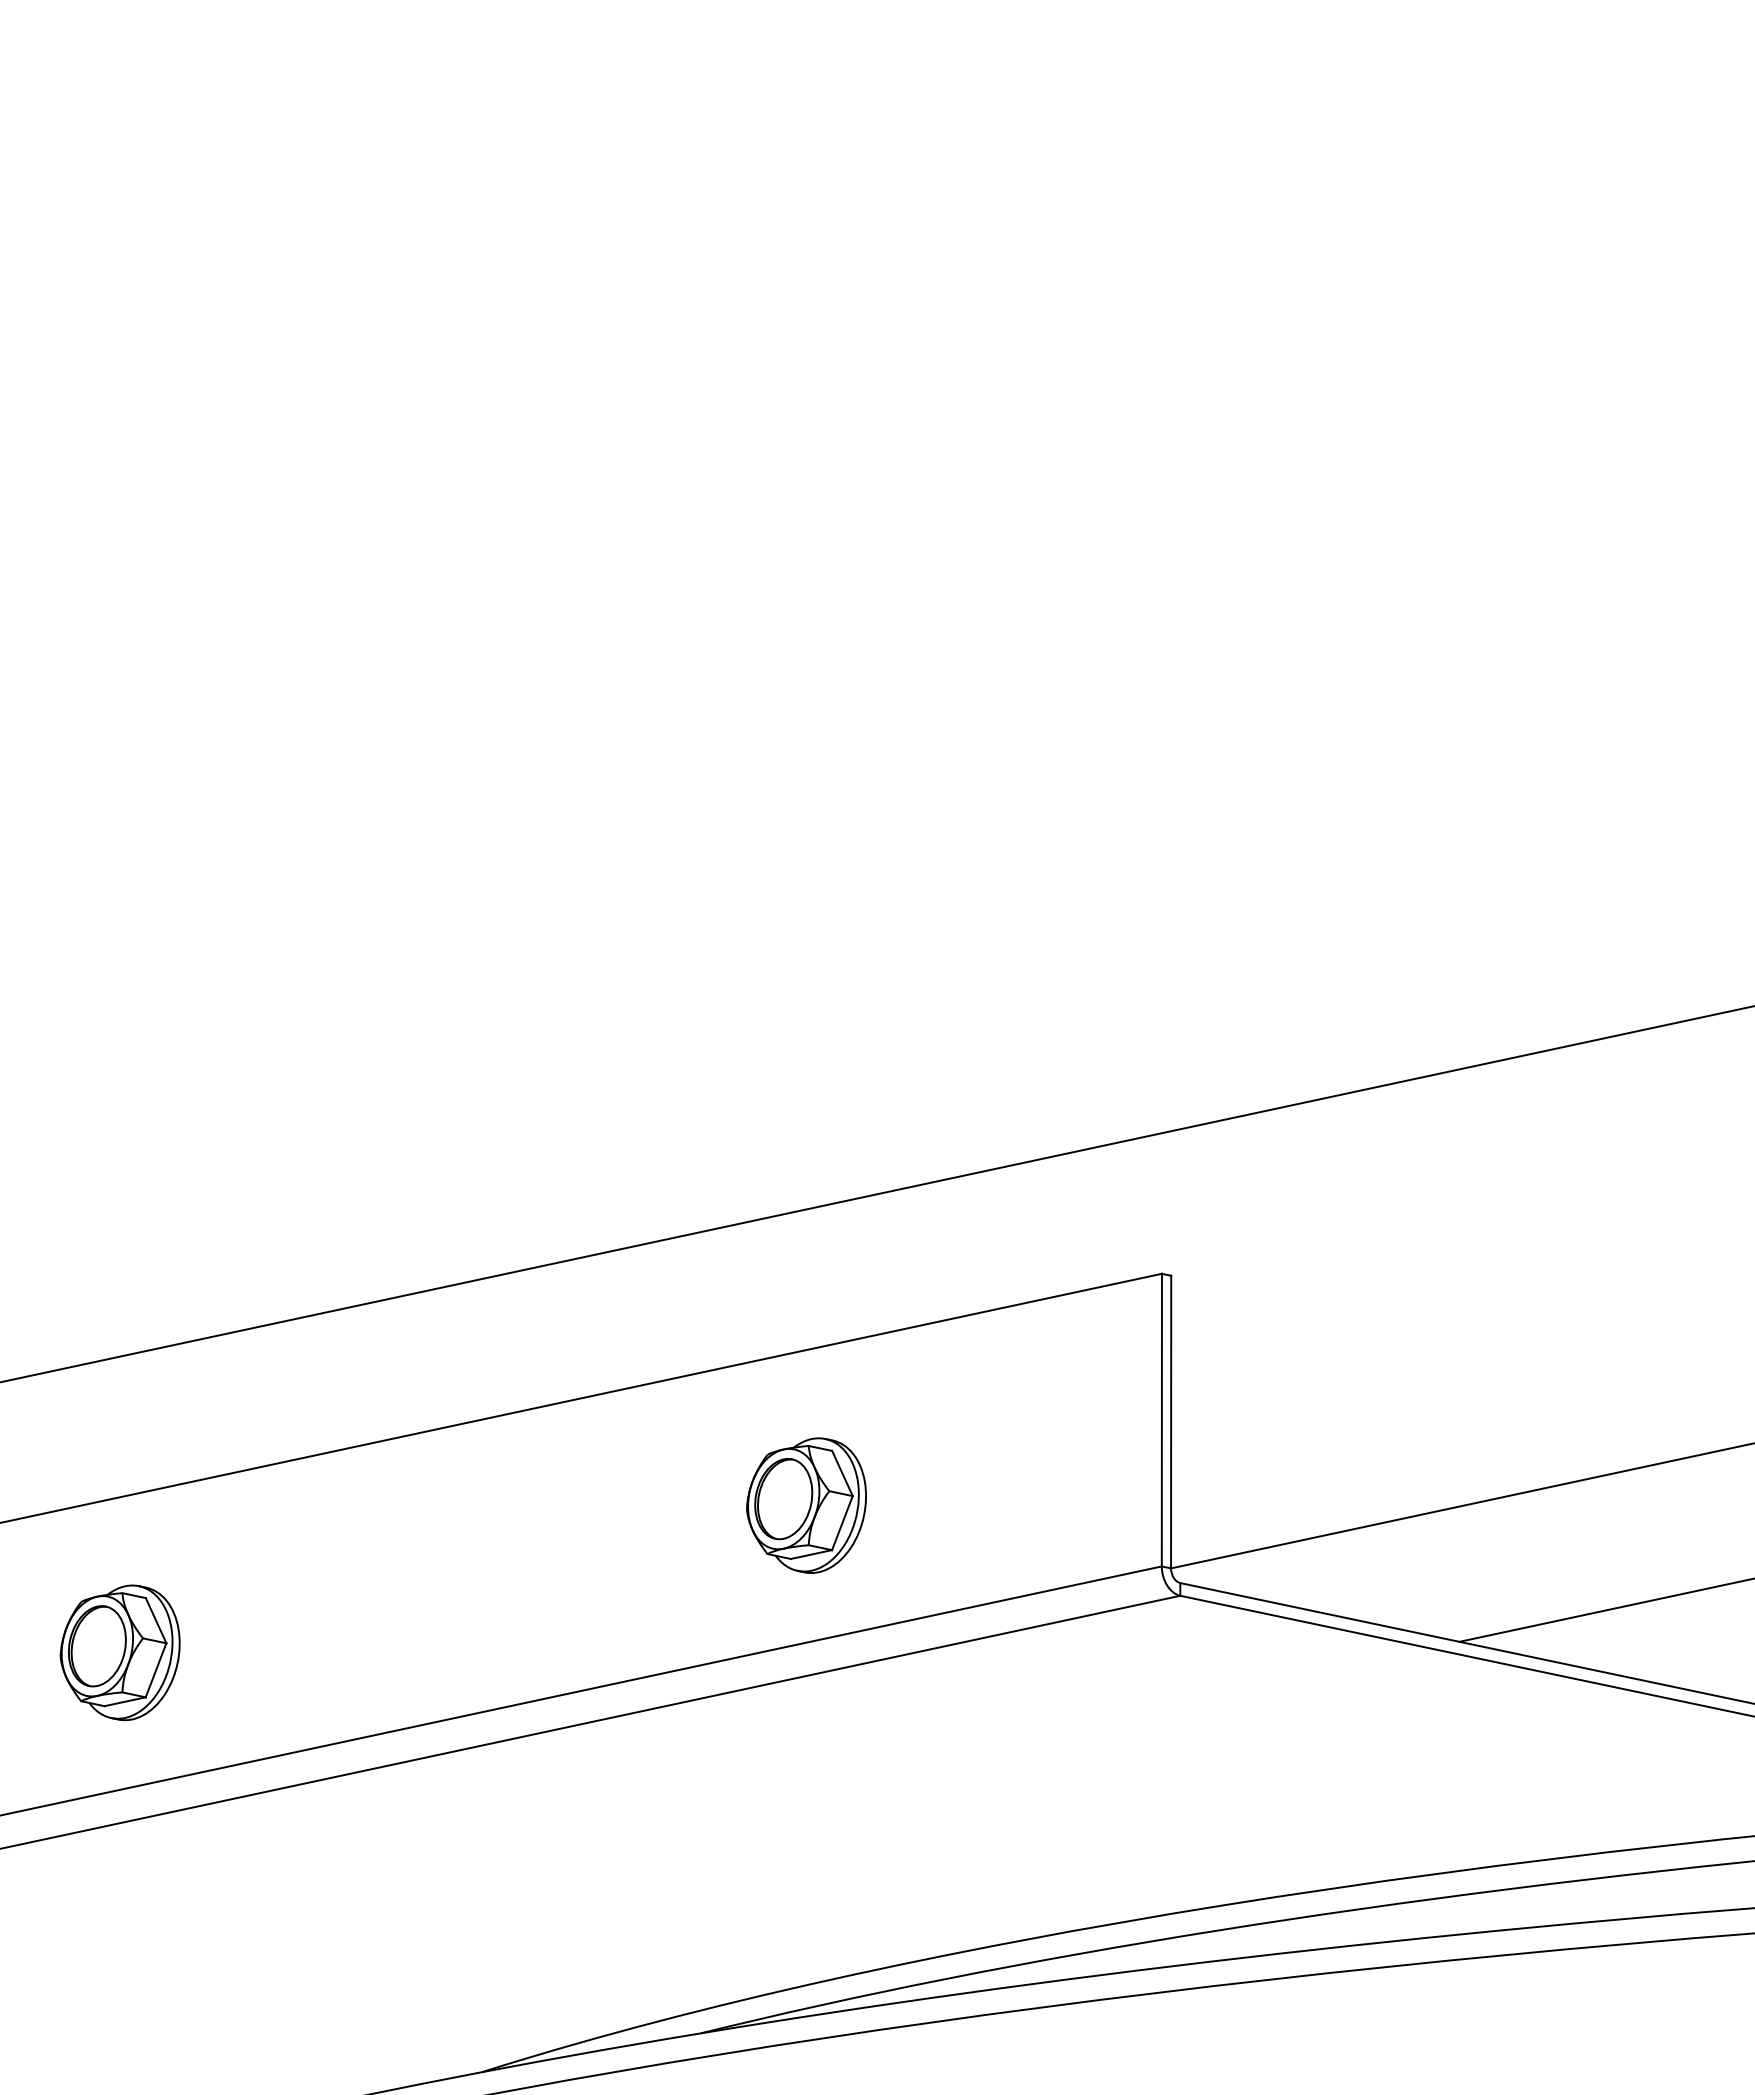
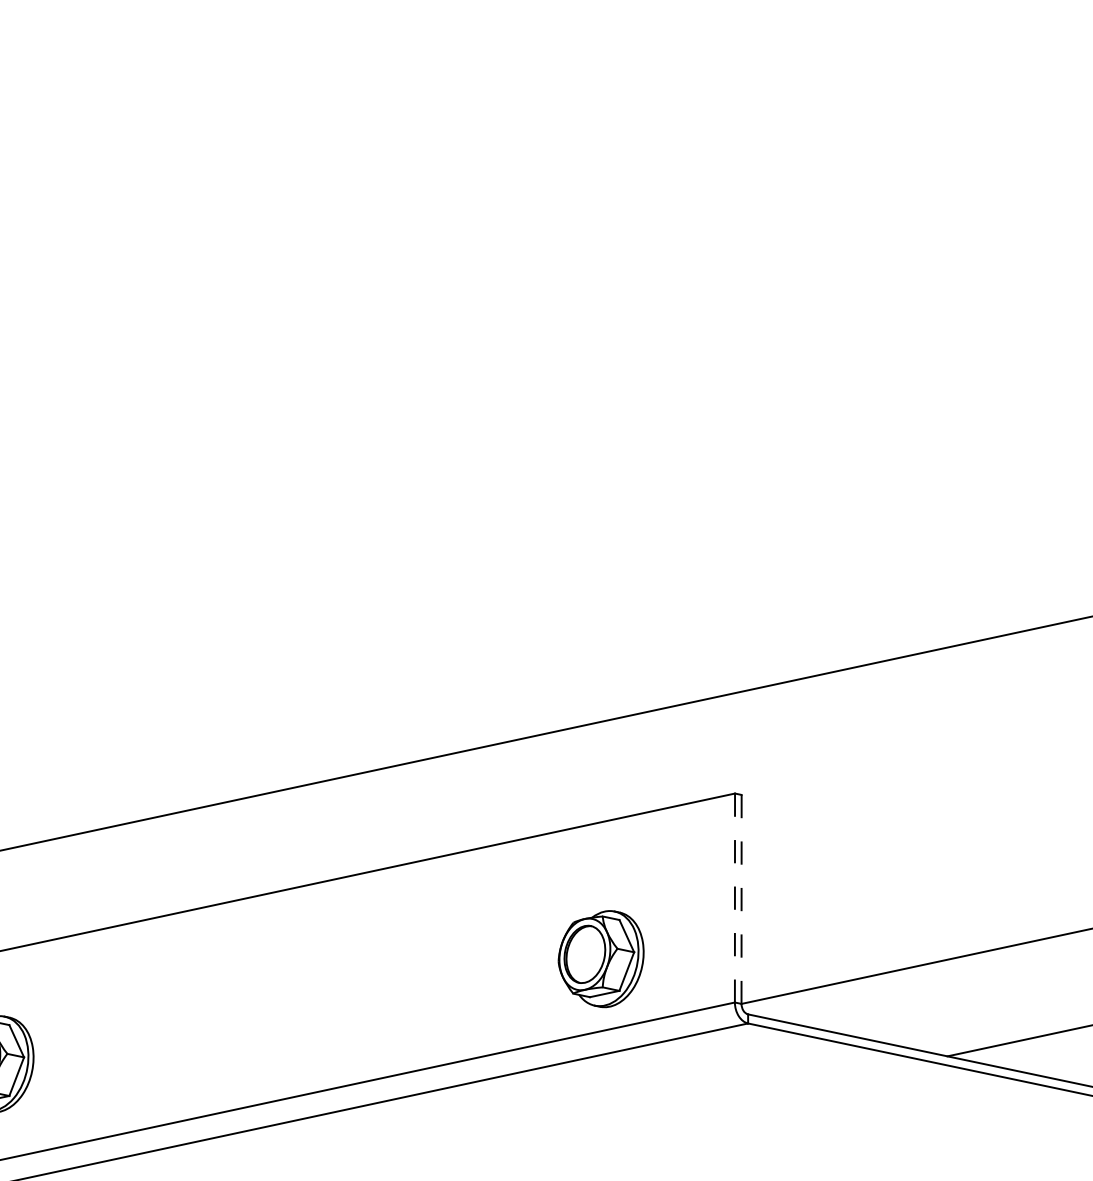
line: (1161, 1420) -> (734, 898), solid -> dashed
line: (1171, 1422) -> (741, 899), solid -> dashed
part: (806, 1505) -> (601, 959), moved

